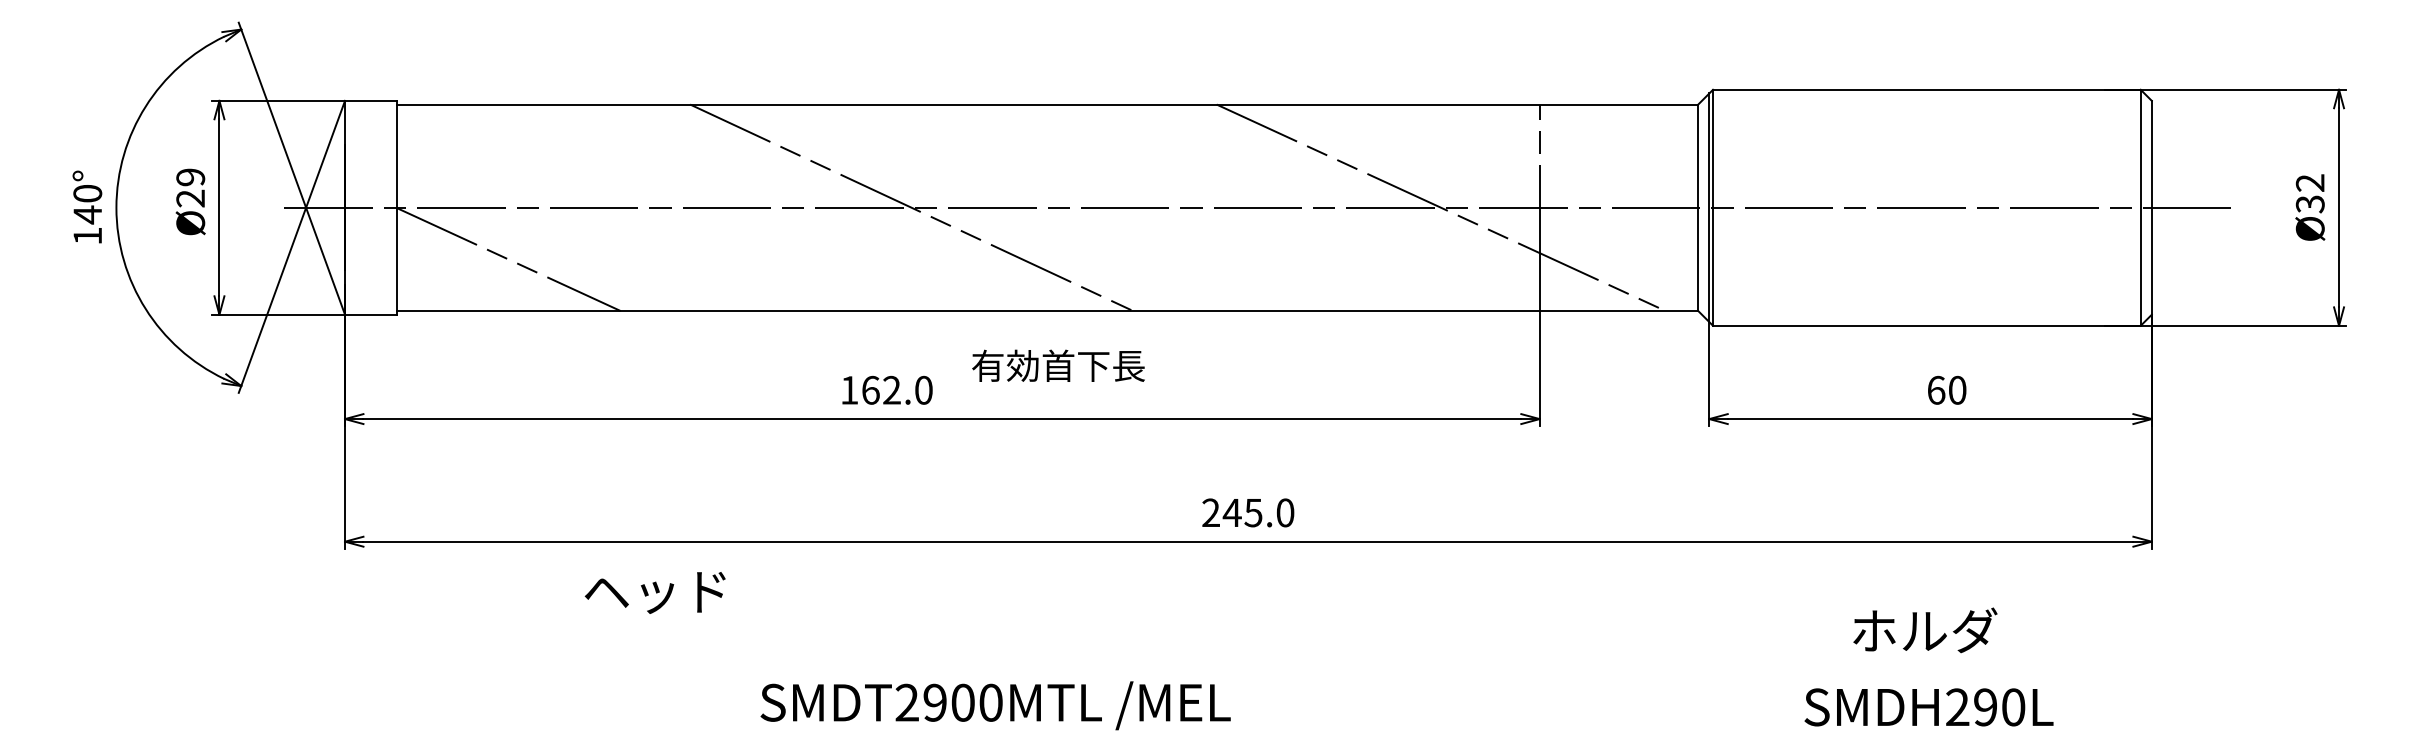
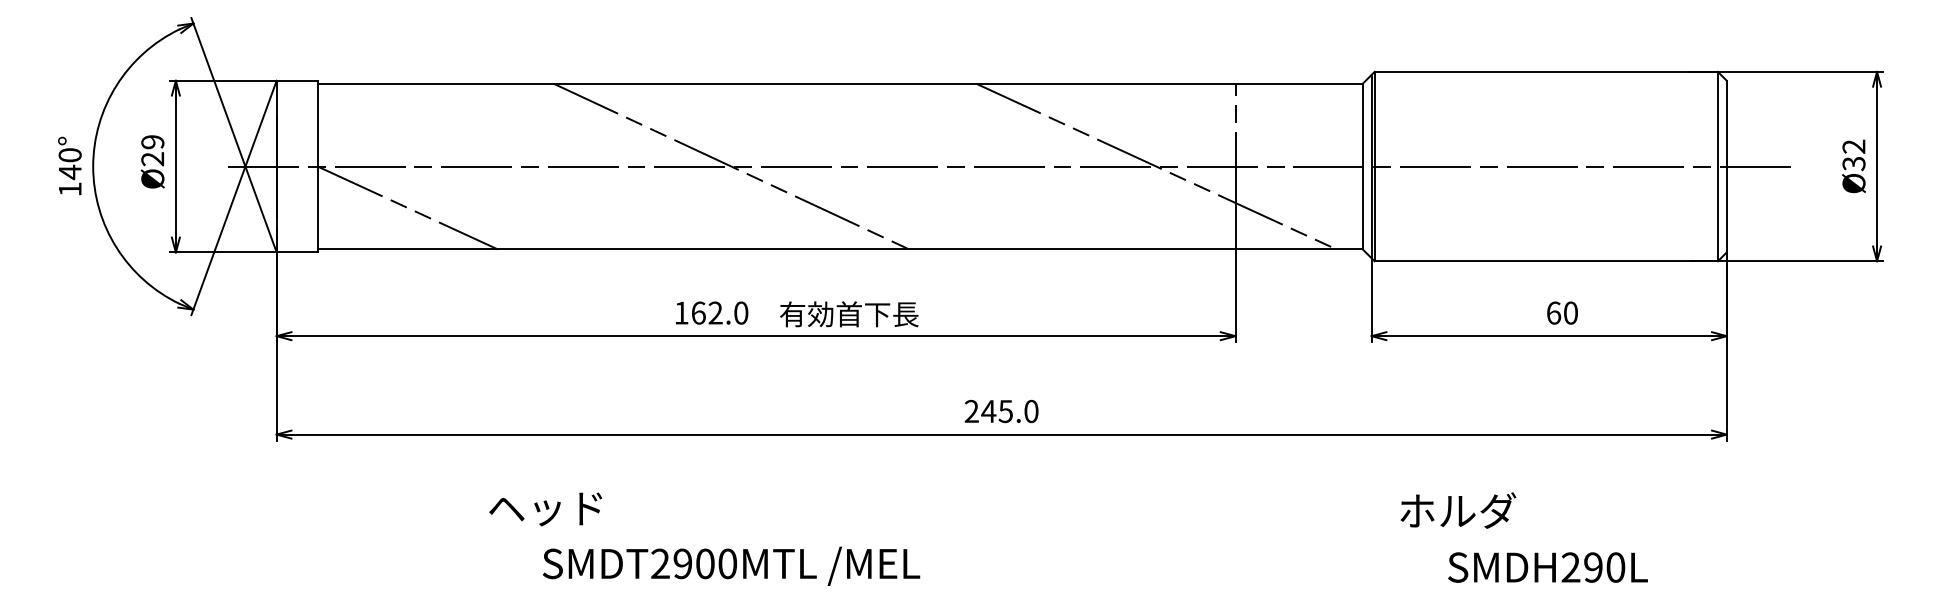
text: (1058, 365) -> (849, 314), moved
text: (654, 592) -> (545, 509), moved
text: (1925, 630) -> (1458, 510), moved
text: (995, 705) -> (731, 566), moved

